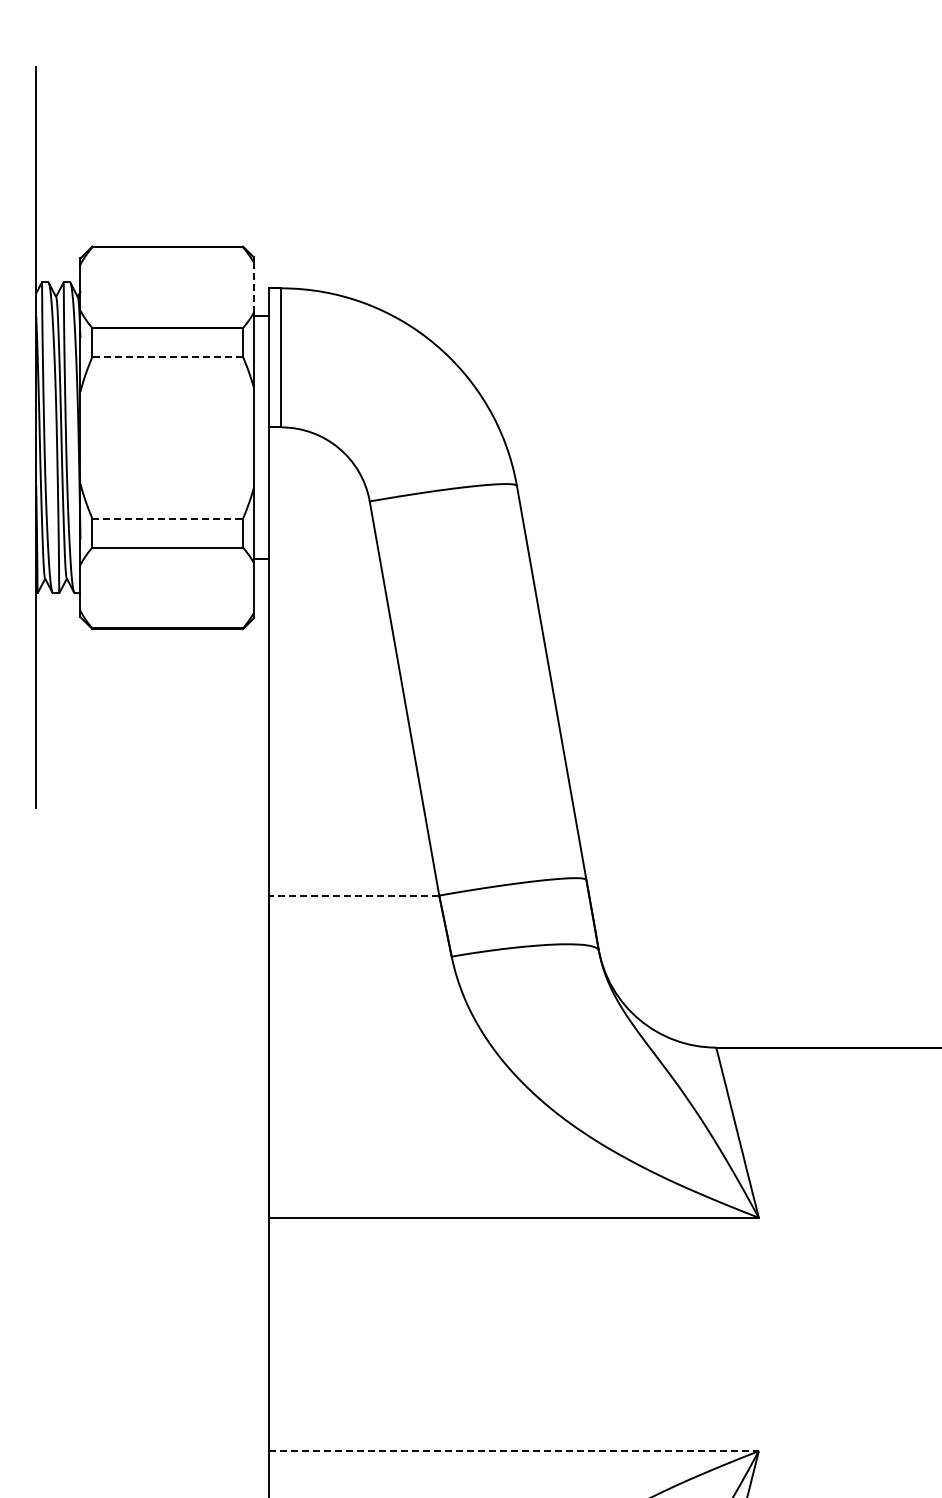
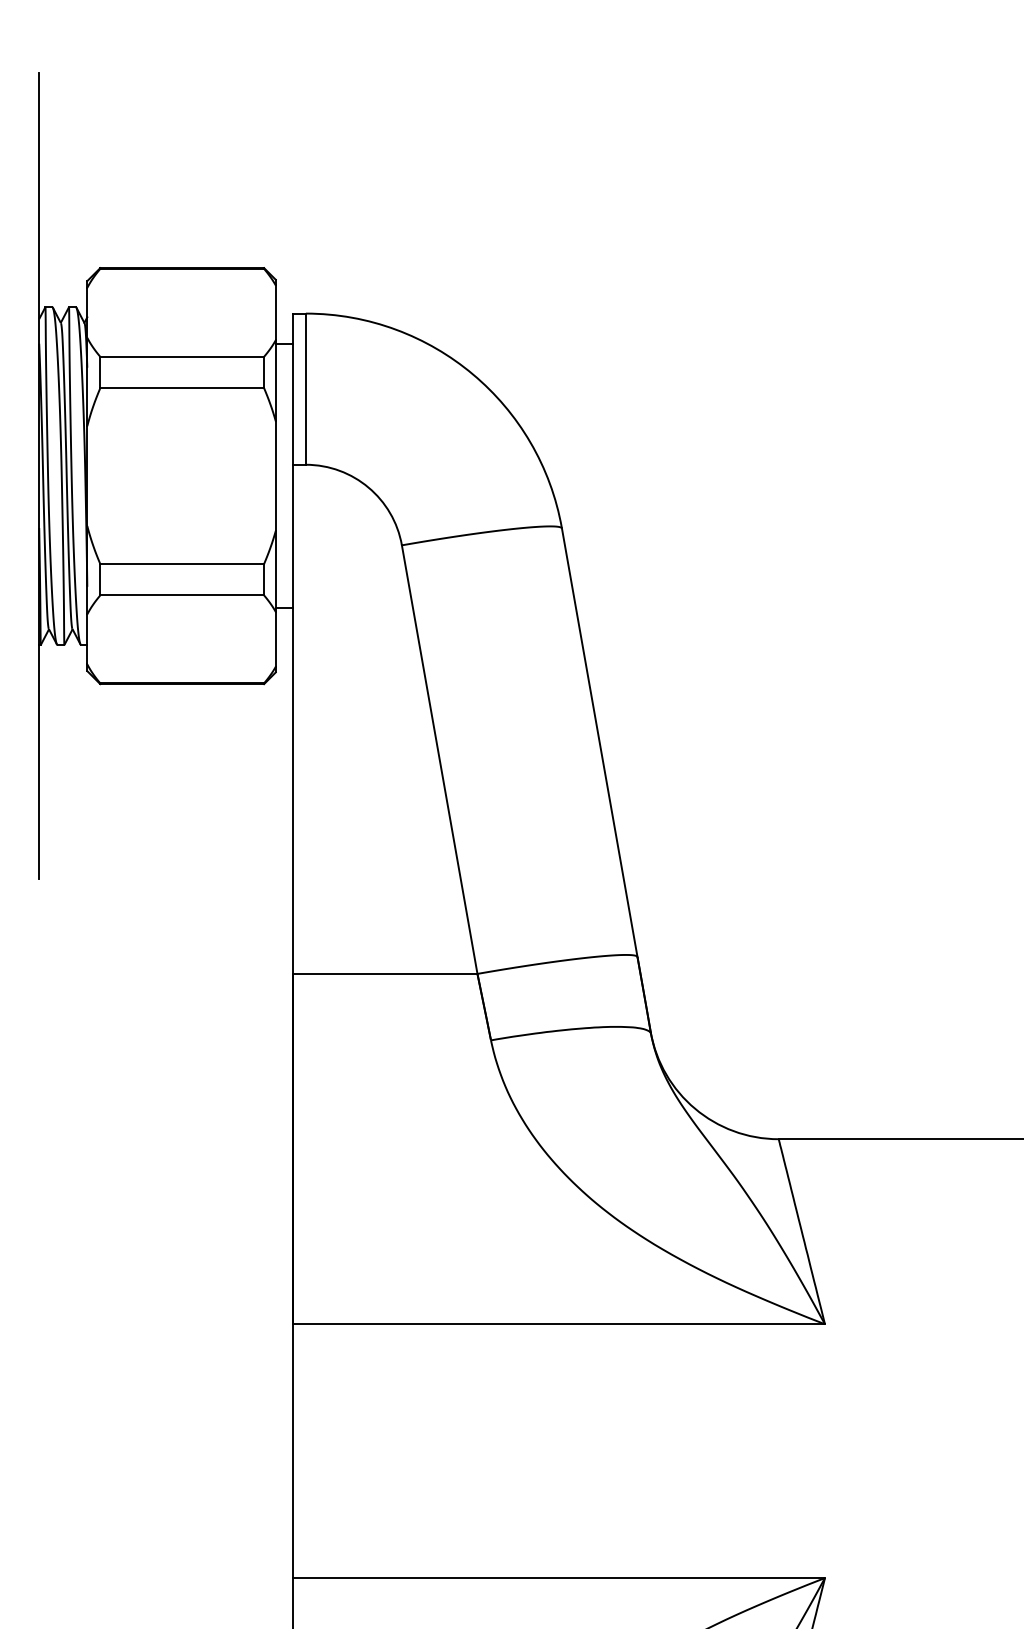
line: (253, 288) -> (275, 313), dashed -> solid
line: (167, 356) -> (181, 387), dashed -> solid
line: (168, 518) -> (183, 563), dashed -> solid
line: (354, 895) -> (385, 973), dashed -> solid
line: (514, 1451) -> (559, 1578), dashed -> solid

